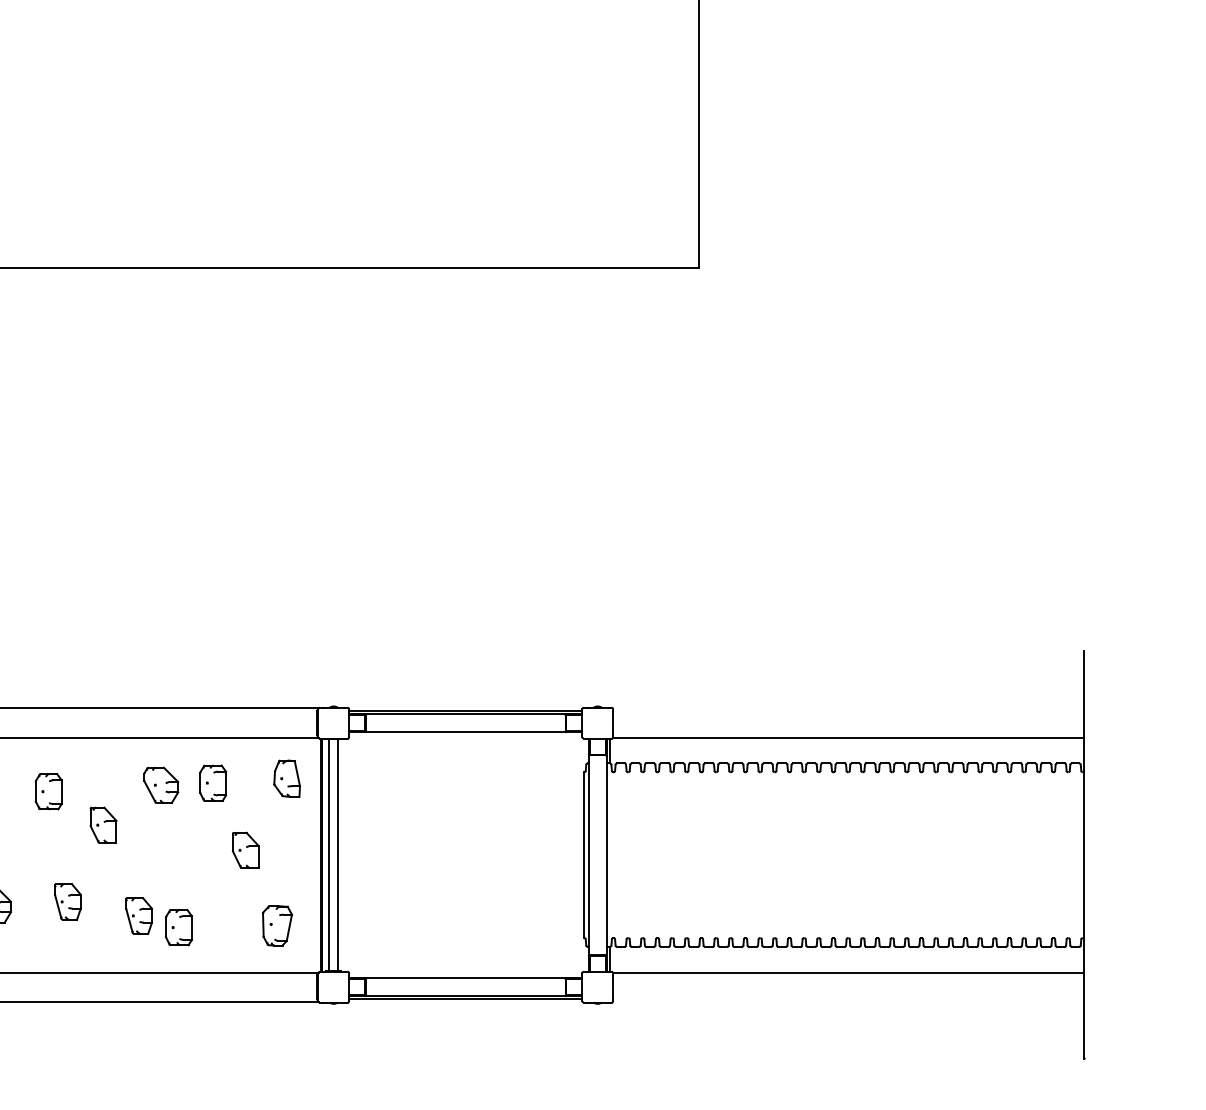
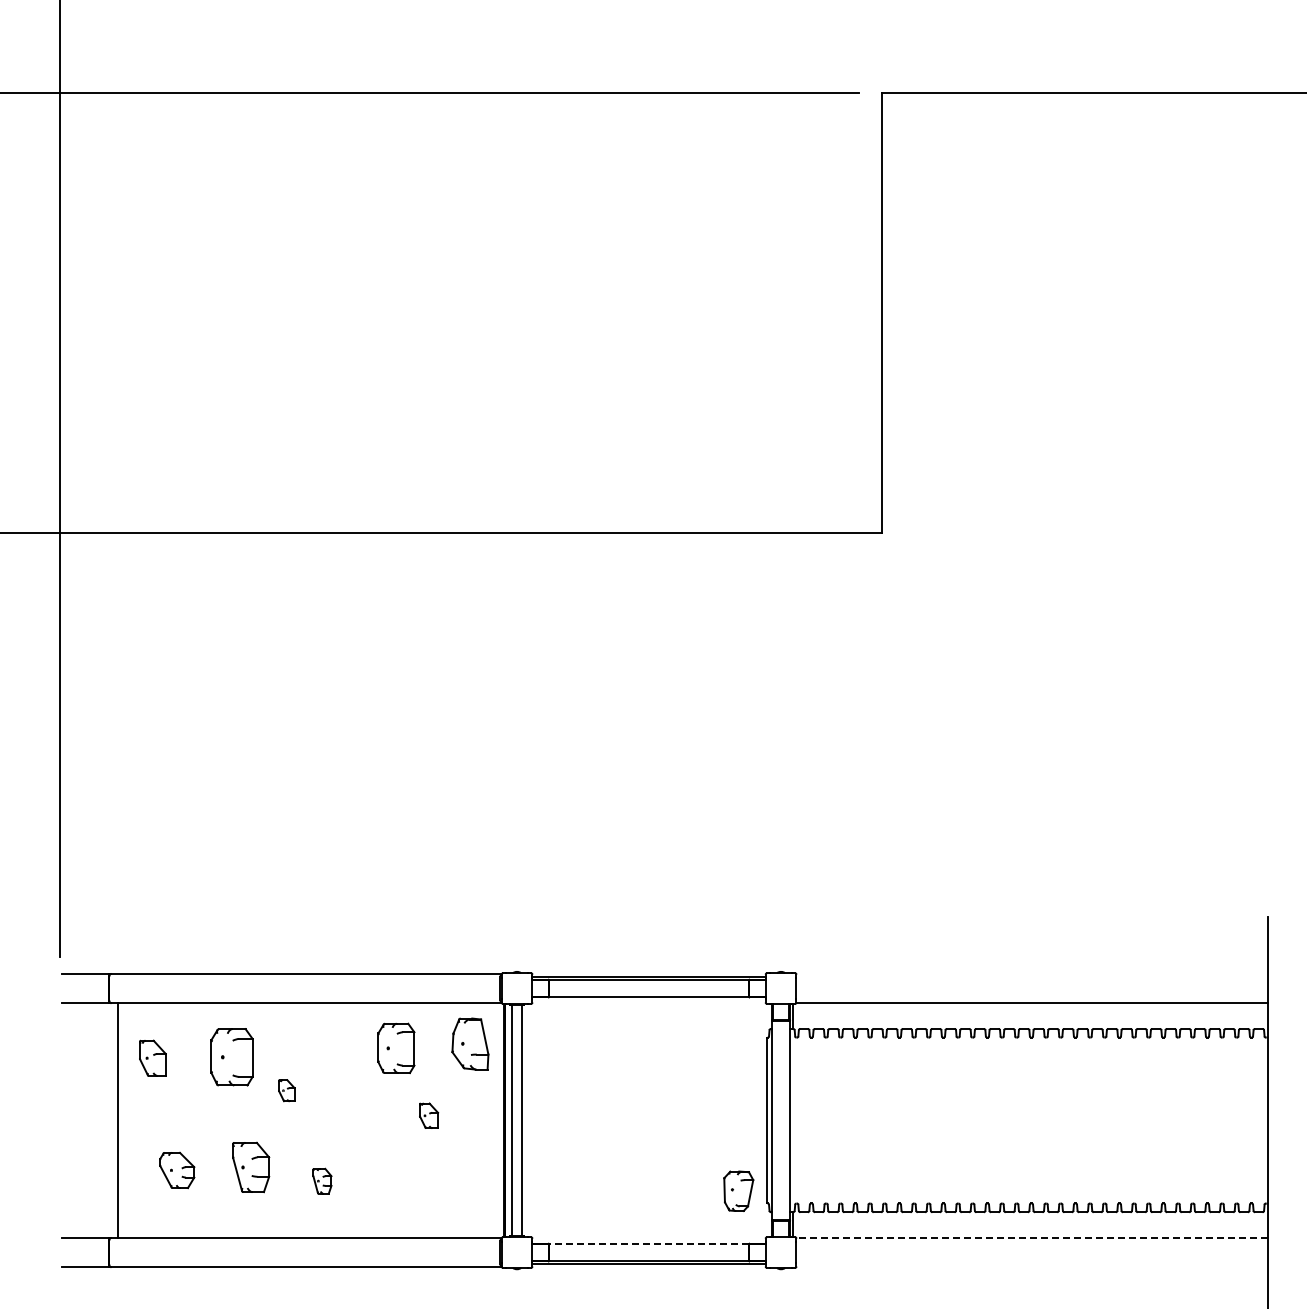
part: (287, 779) -> (470, 1044), size x1.4
part: (213, 783) -> (396, 1048), size x1.4
part: (161, 785) -> (344, 1050), removed
part: (48, 791) -> (231, 1056), size x1.6
part: (103, 825) -> (286, 1090), size x0.6
part: (245, 850) -> (428, 1115), size x0.7
part: (68, 901) -> (251, 1166), size x1.4
part: (139, 915) -> (322, 1180), size x0.7
part: (277, 925) -> (738, 1190), moved
part: (179, 927) -> (362, 1192), removed
line: (848, 972) -> (1031, 1237), solid -> dashed
line: (466, 978) -> (649, 1243), solid -> dashed

